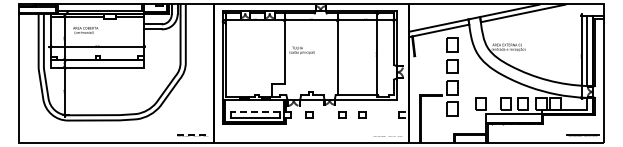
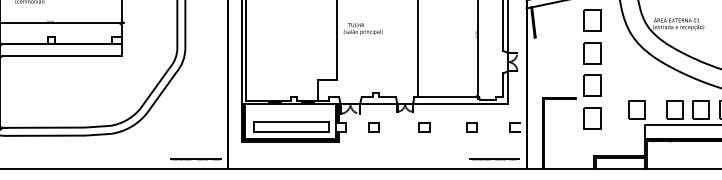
line: (254, 111) -> (290, 122), dashed -> solid
part: (362, 114) -> (472, 126), moved
line: (193, 135) -> (197, 158), dashed -> solid
line: (387, 135) -> (493, 158), added

